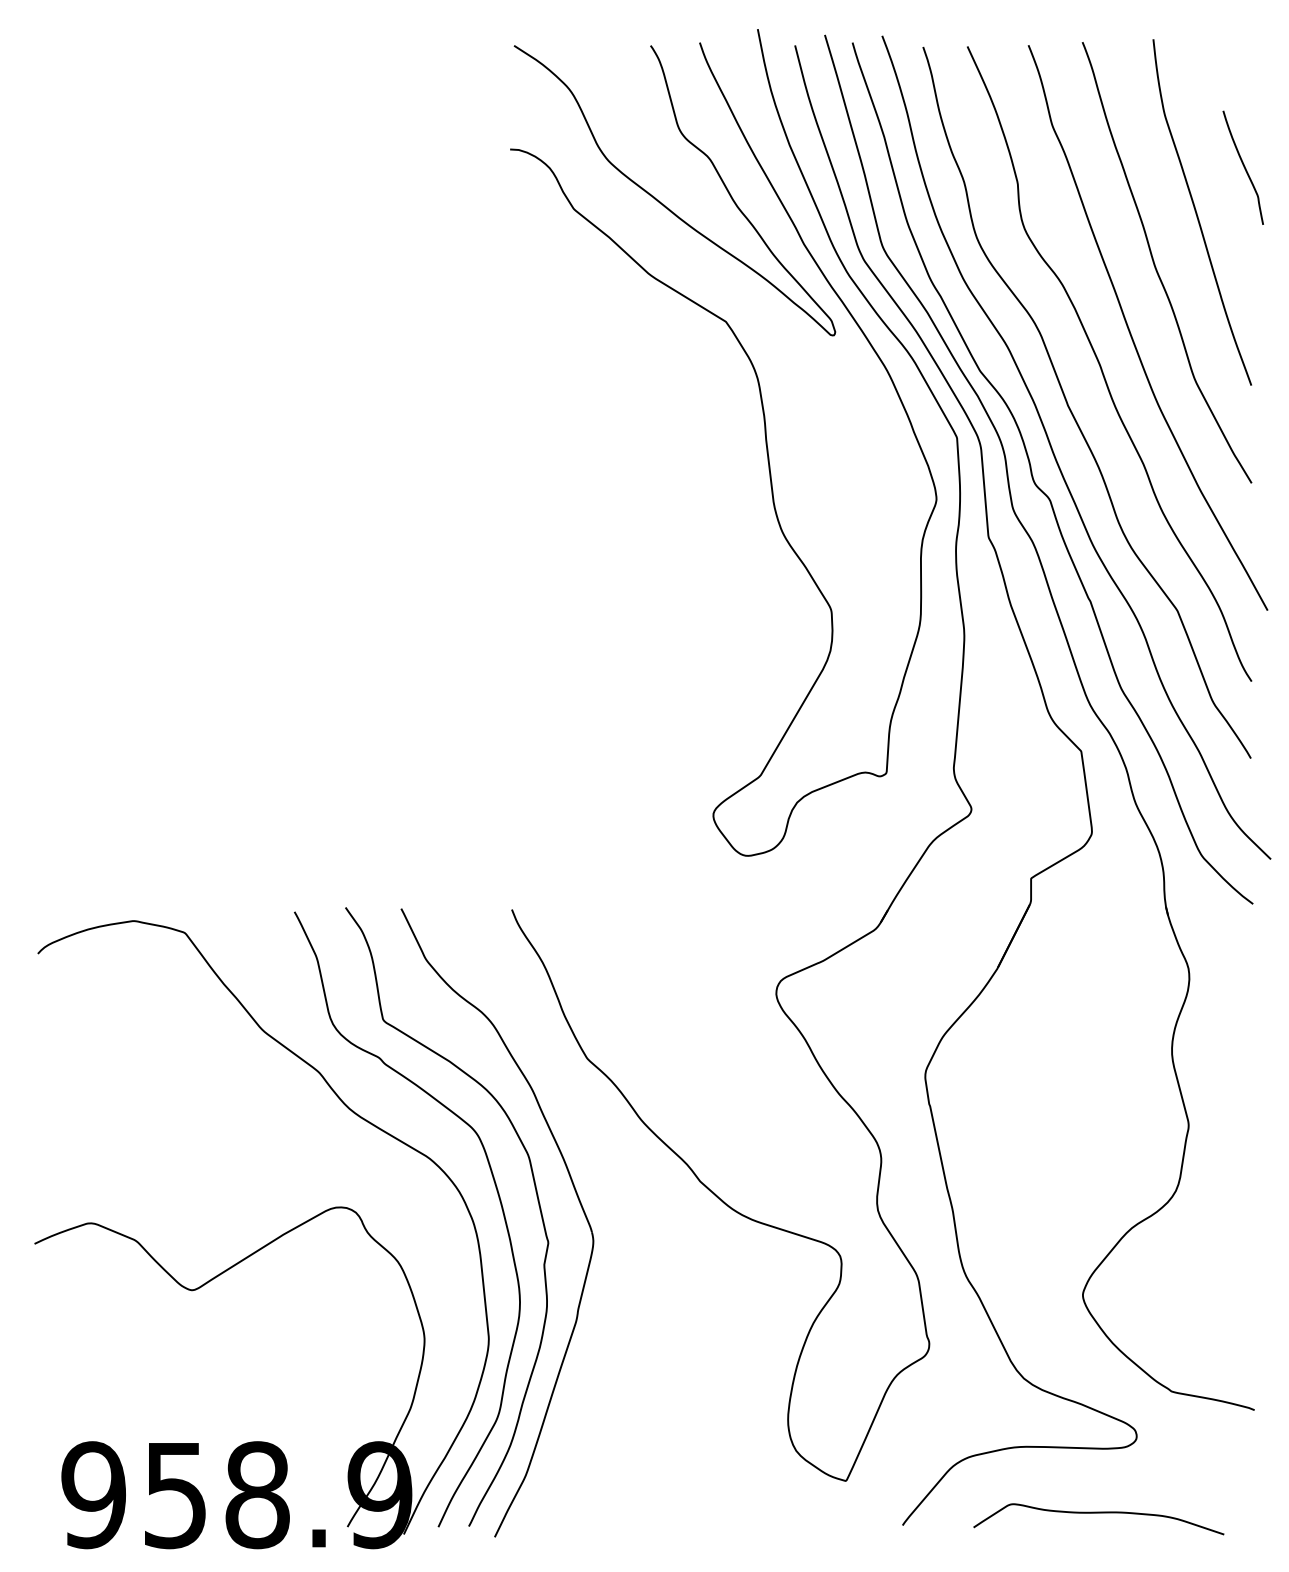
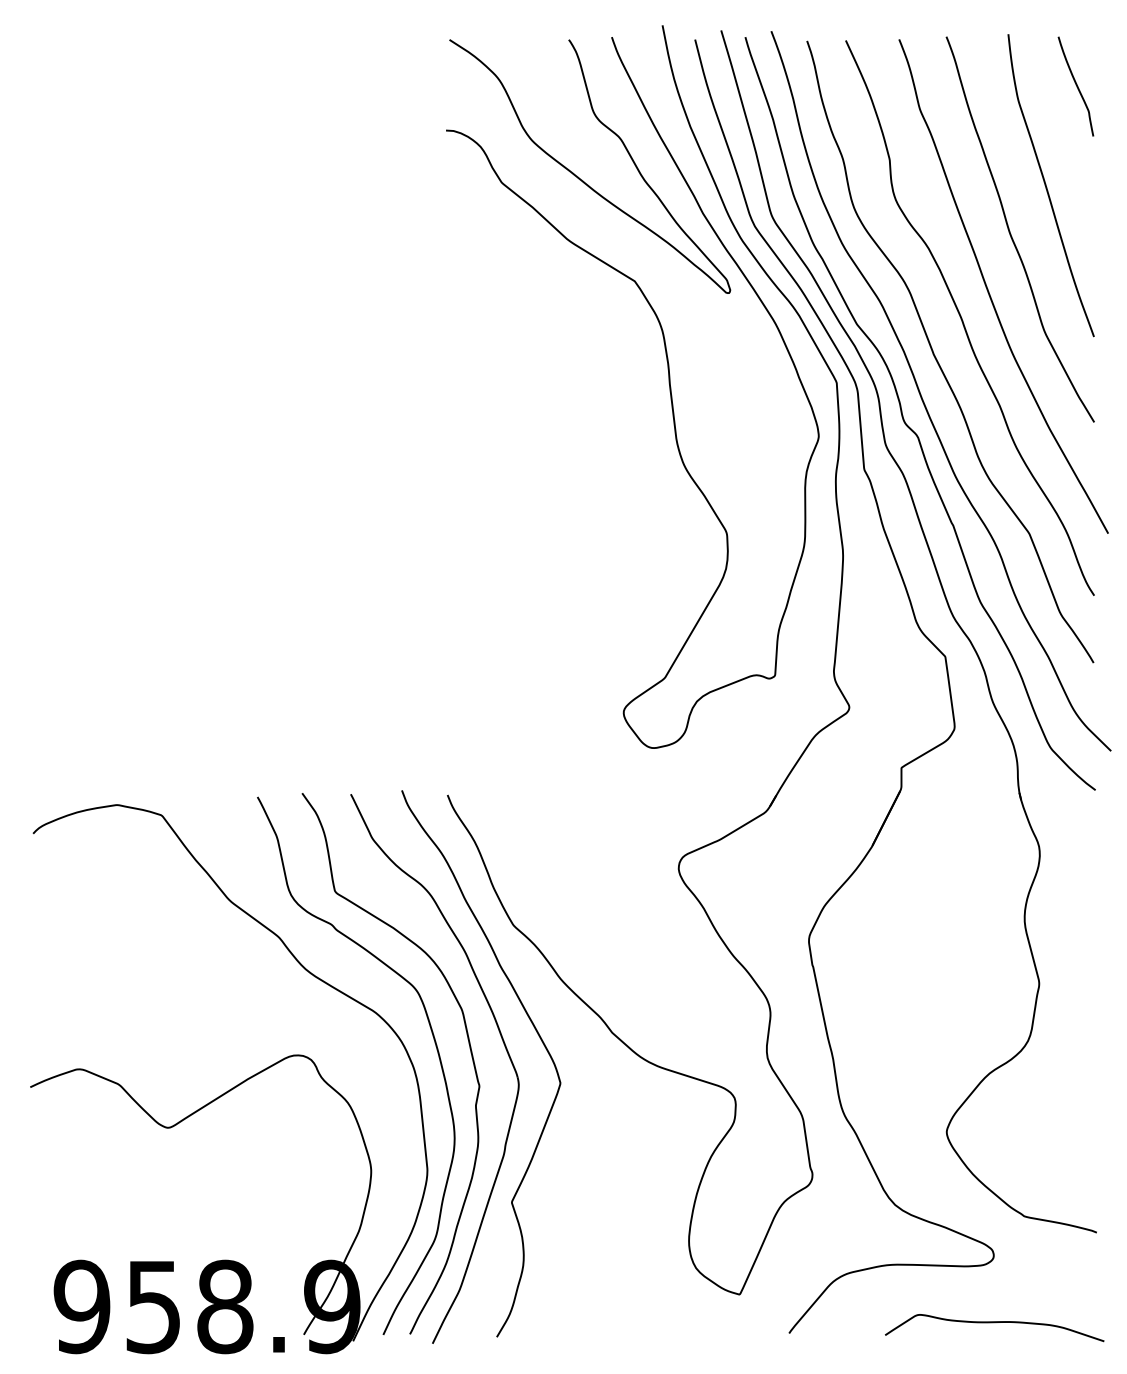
curve: (1242, 166) -> (1075, 85), moved
curve: (614, 1183) -> (537, 1034), added
curve: (1098, 1514) -> (994, 1323), moved

